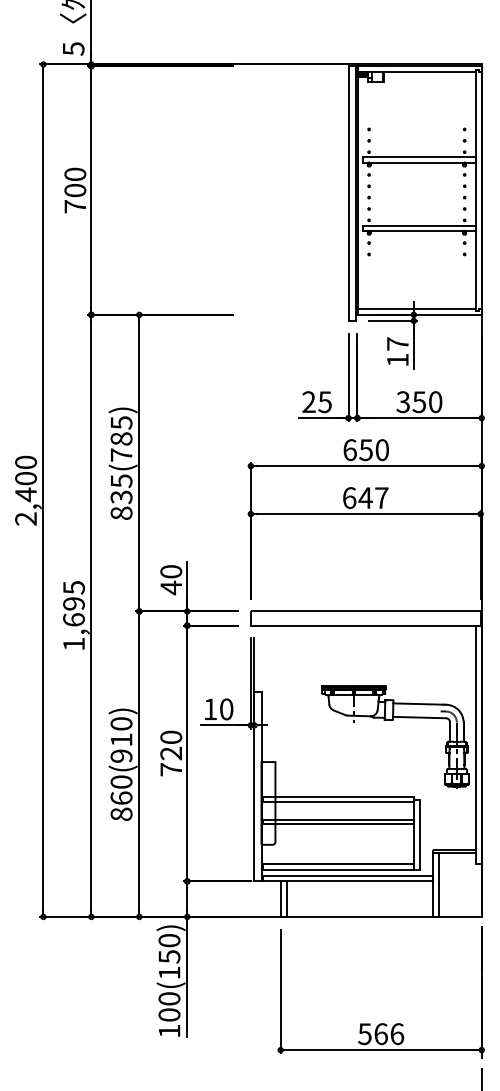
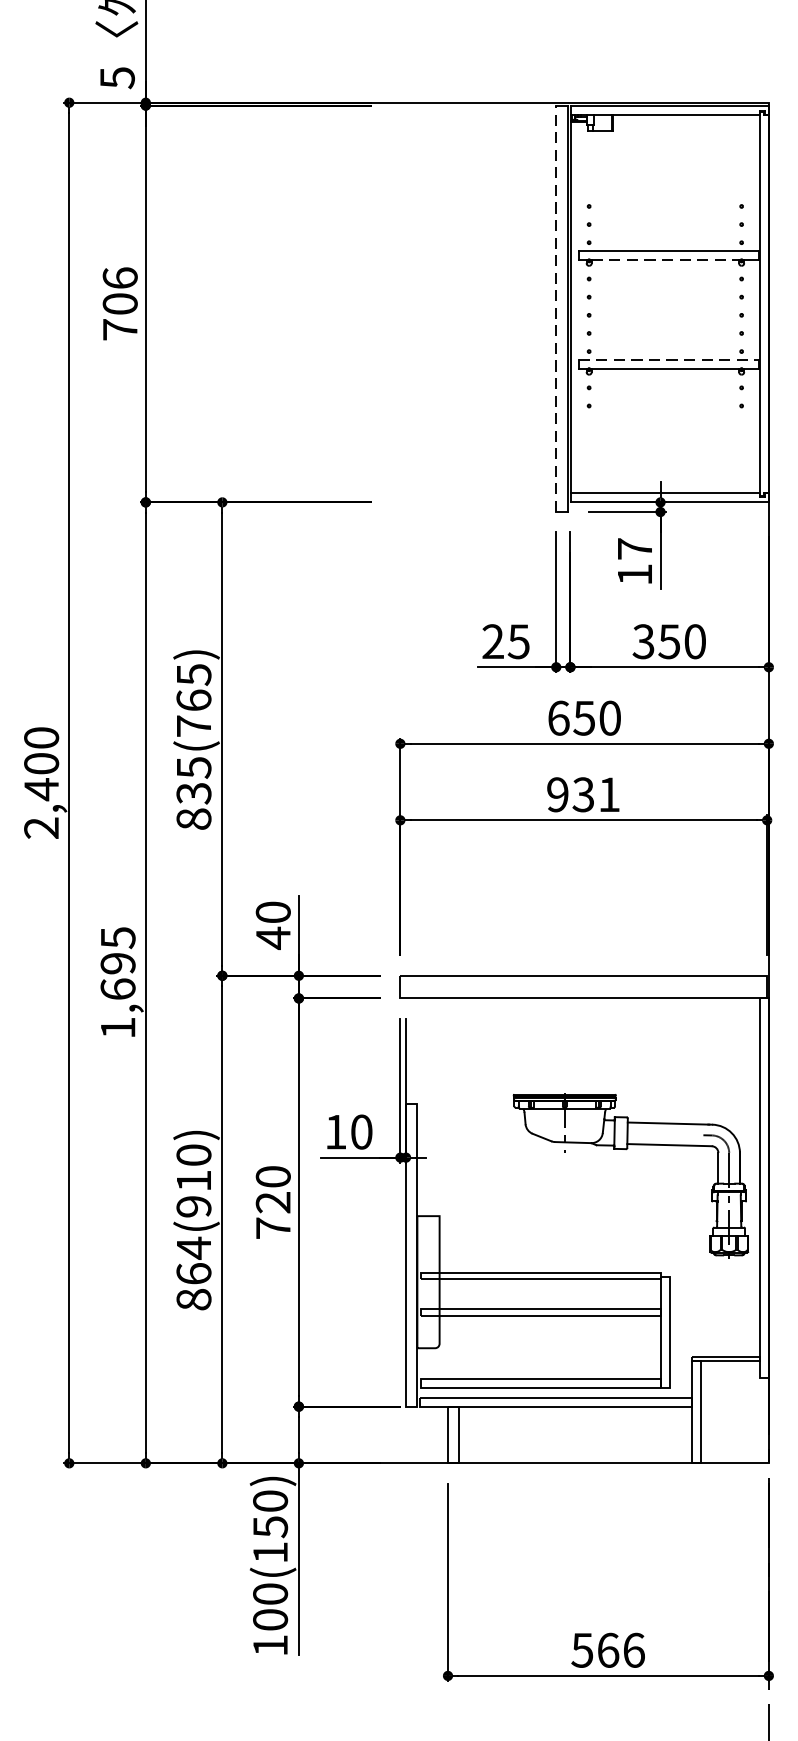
line: (417, 163) -> (666, 260), solid -> dashed
text: (75, 173) -> (120, 276), 700 -> 706
line: (348, 193) -> (556, 308), solid -> dashed
line: (419, 225) -> (669, 359), solid -> dashed
text: (121, 438) -> (193, 699), 835(785) -> 835(765)
text: (365, 498) -> (583, 795), 647 -> 931
text: (121, 782) -> (193, 1248), 860(910) -> 864(910)

